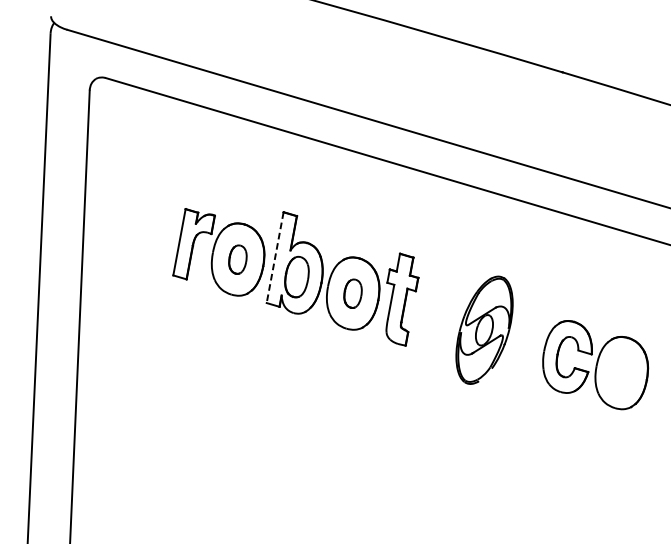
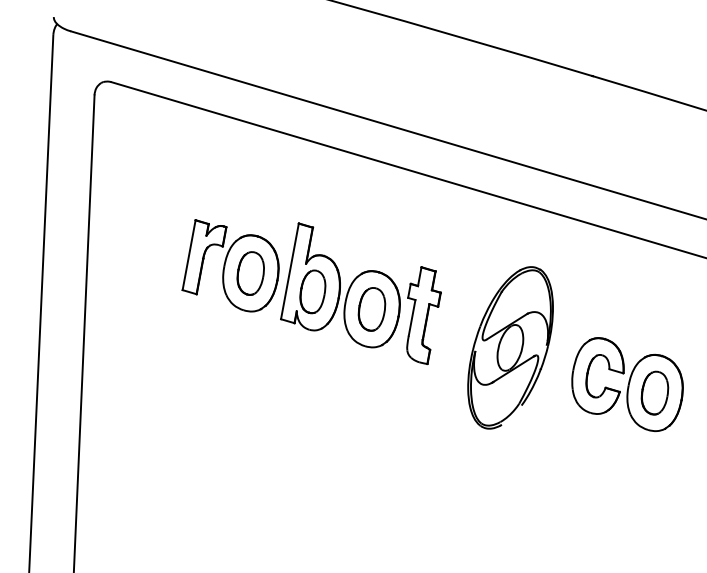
line: (274, 257) -> (289, 271), dashed -> solid
part: (237, 259) -> (250, 273), size x1.43
part: (352, 293) -> (371, 309), size x1.43
part: (484, 329) -> (510, 347), size x1.43
part: (621, 372) -> (654, 392), added

